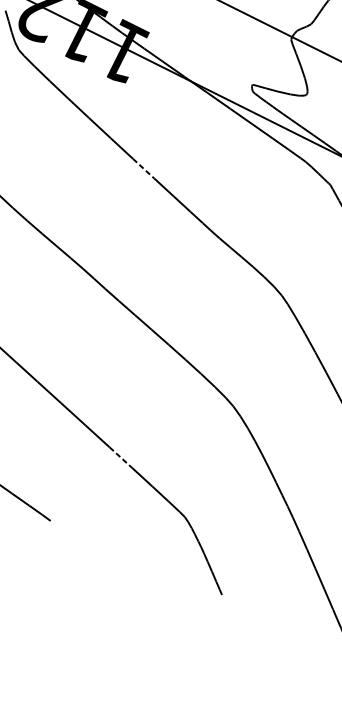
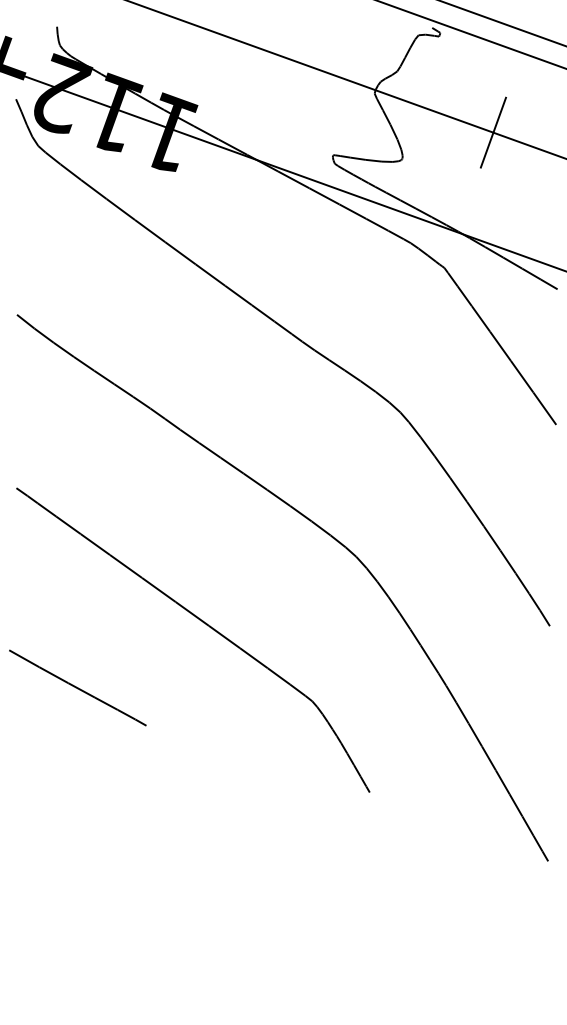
line: (143, 168) -> (210, 275), dashed -> solid
line: (120, 458) -> (224, 637), dashed -> solid

